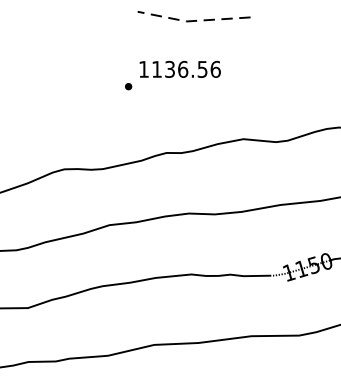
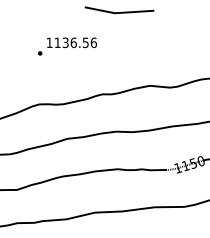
line: (192, 21) -> (118, 13), dashed -> solid
text: (172, 75) -> (67, 46), moved

